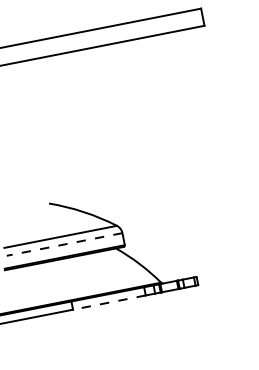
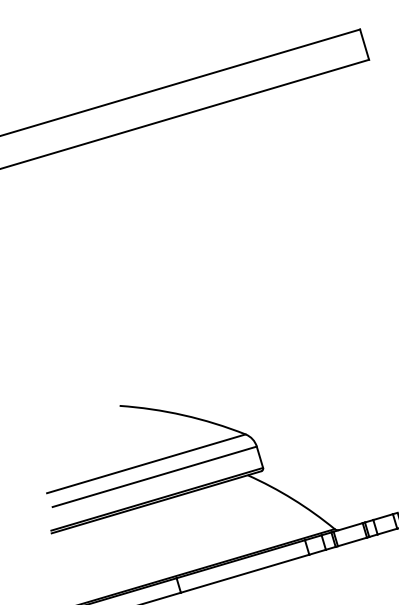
line: (64, 244) -> (154, 476), dashed -> solid
line: (108, 302) -> (243, 573), dashed -> solid

